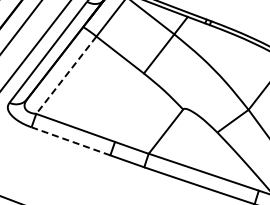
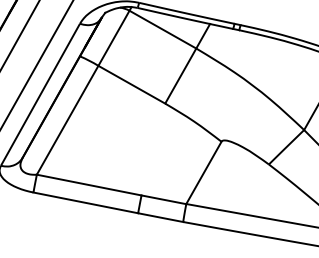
line: (66, 75) -> (67, 120), dashed -> solid
line: (71, 141) -> (86, 202), dashed -> solid

